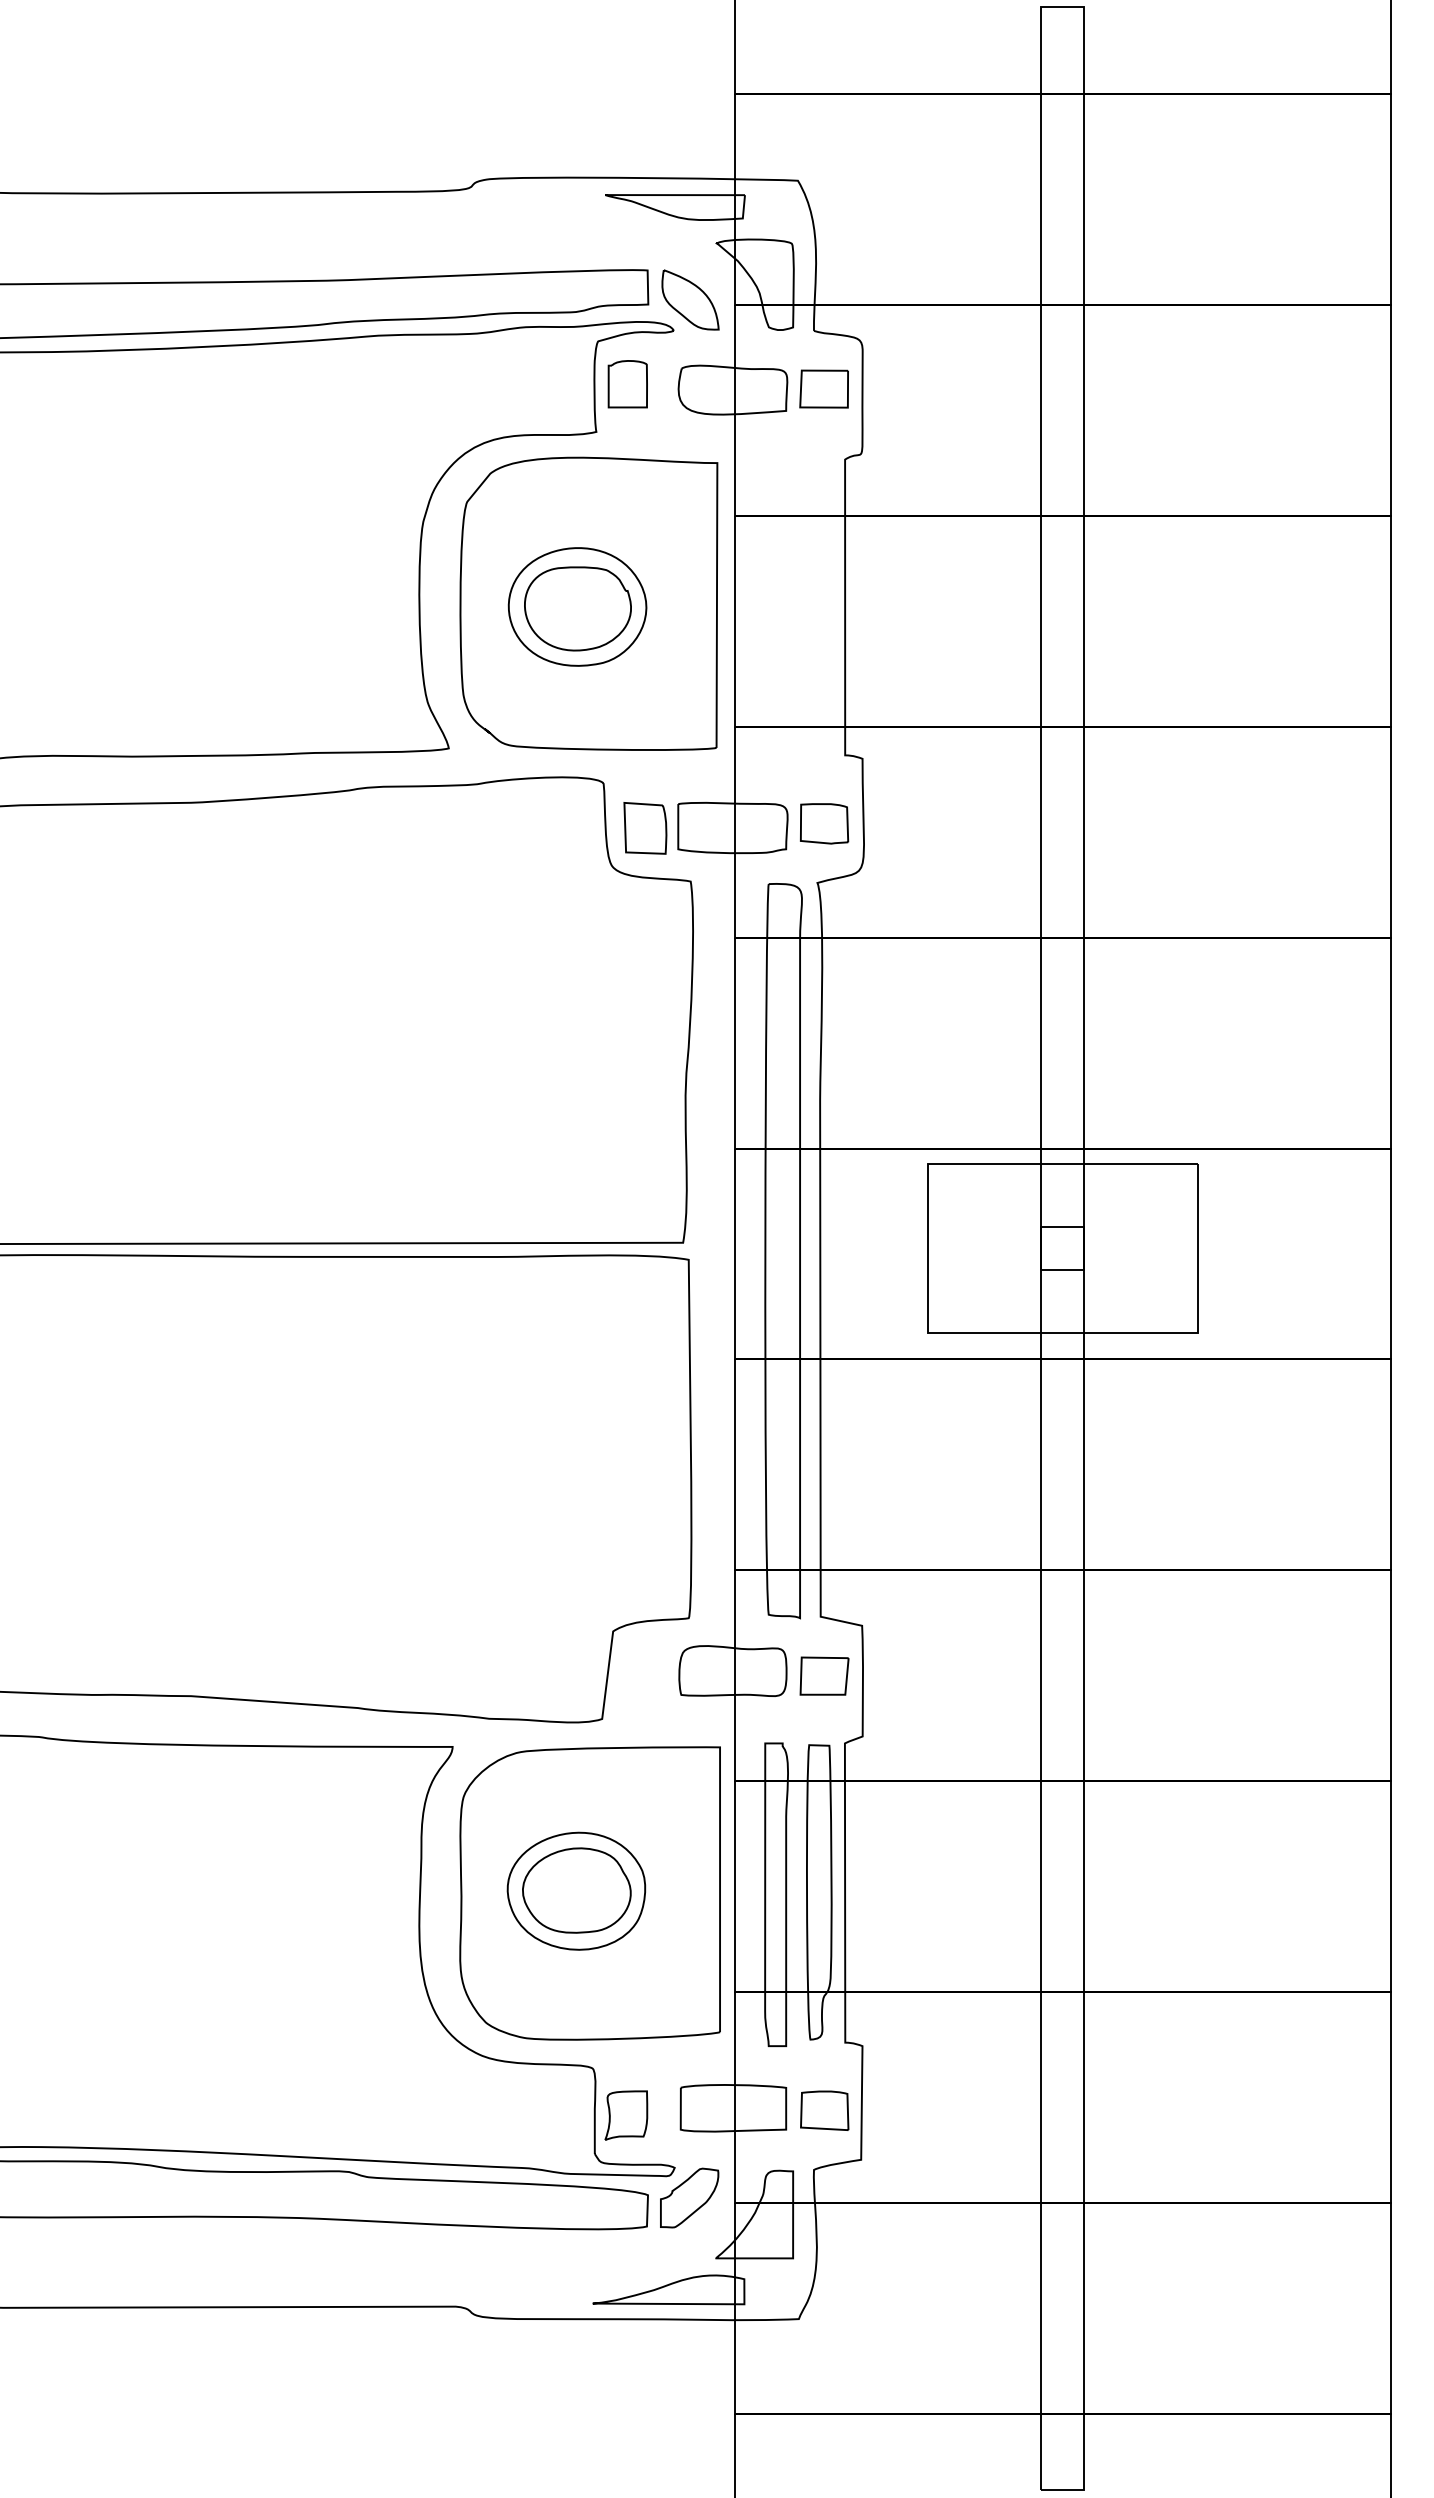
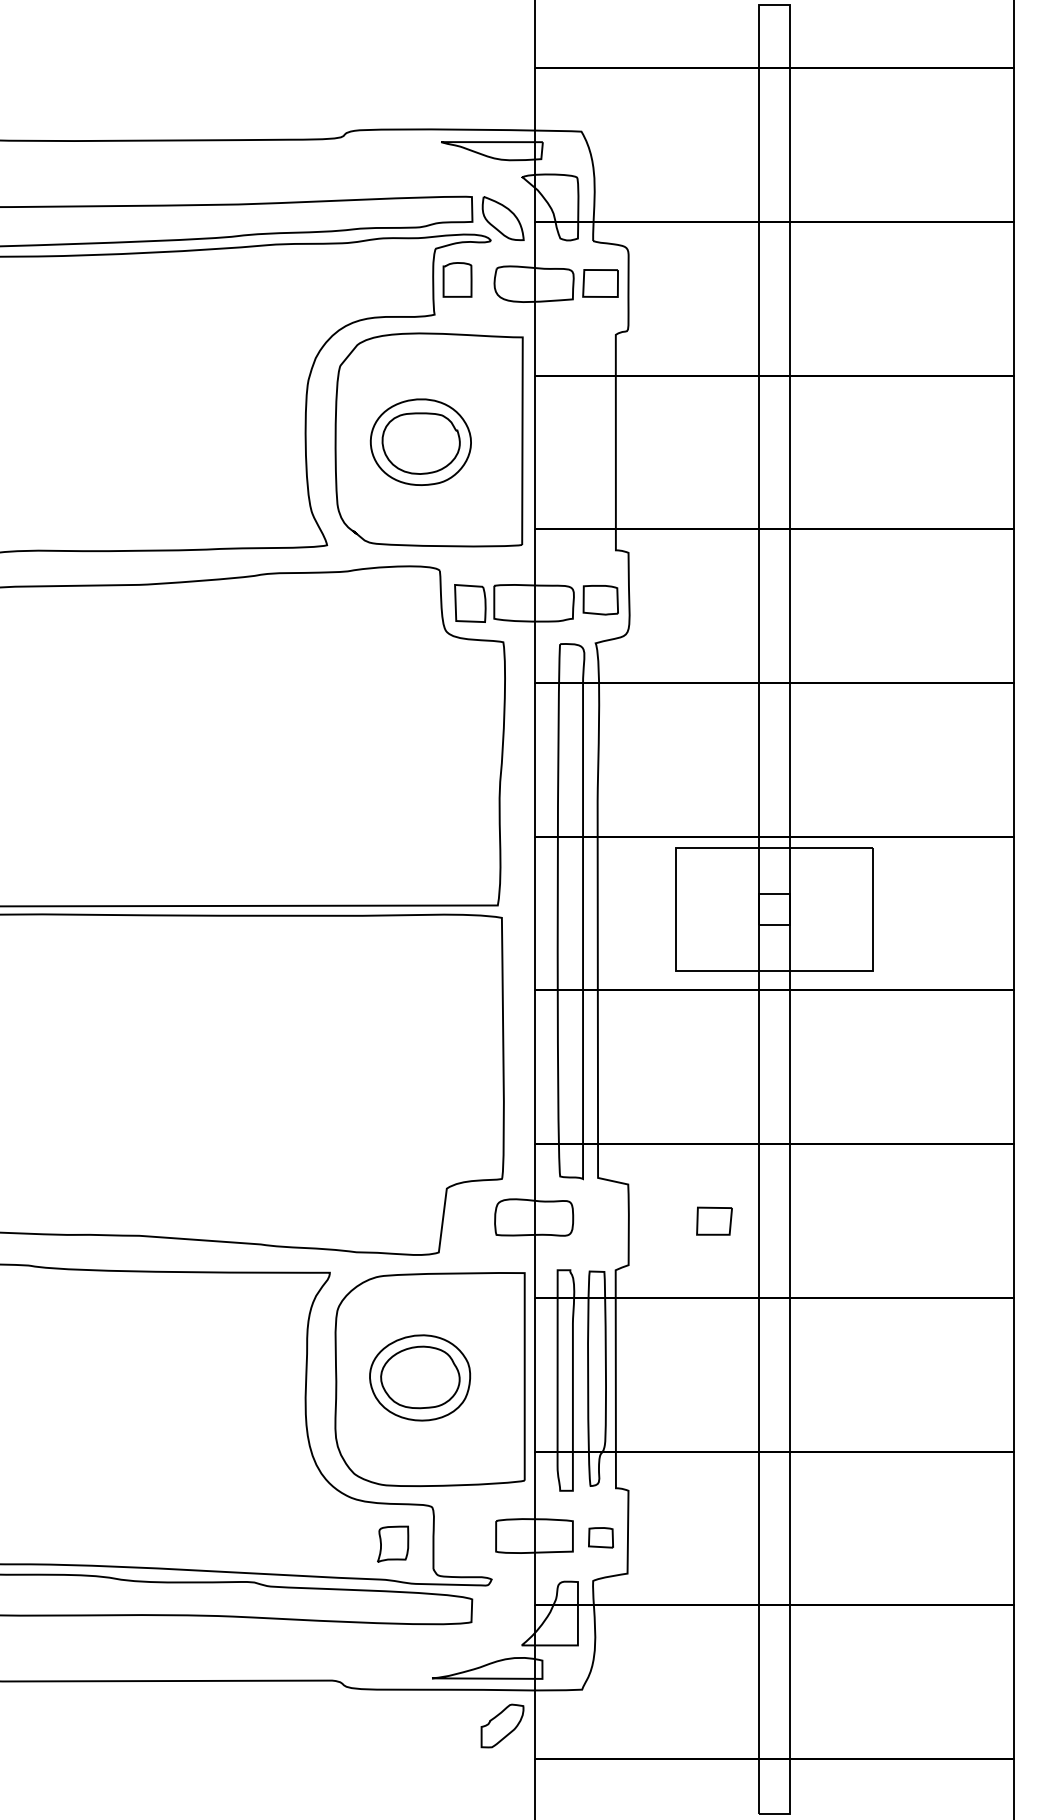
part: (824, 1675) -> (714, 1220), moved
part: (824, 2110) -> (600, 1537), size x0.7
part: (626, 2115) -> (393, 1544), moved
part: (689, 2197) -> (502, 1725), moved

